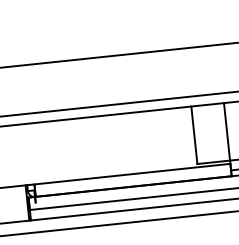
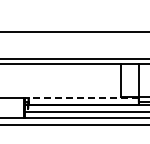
line: (131, 174) -> (83, 98), solid -> dashed

